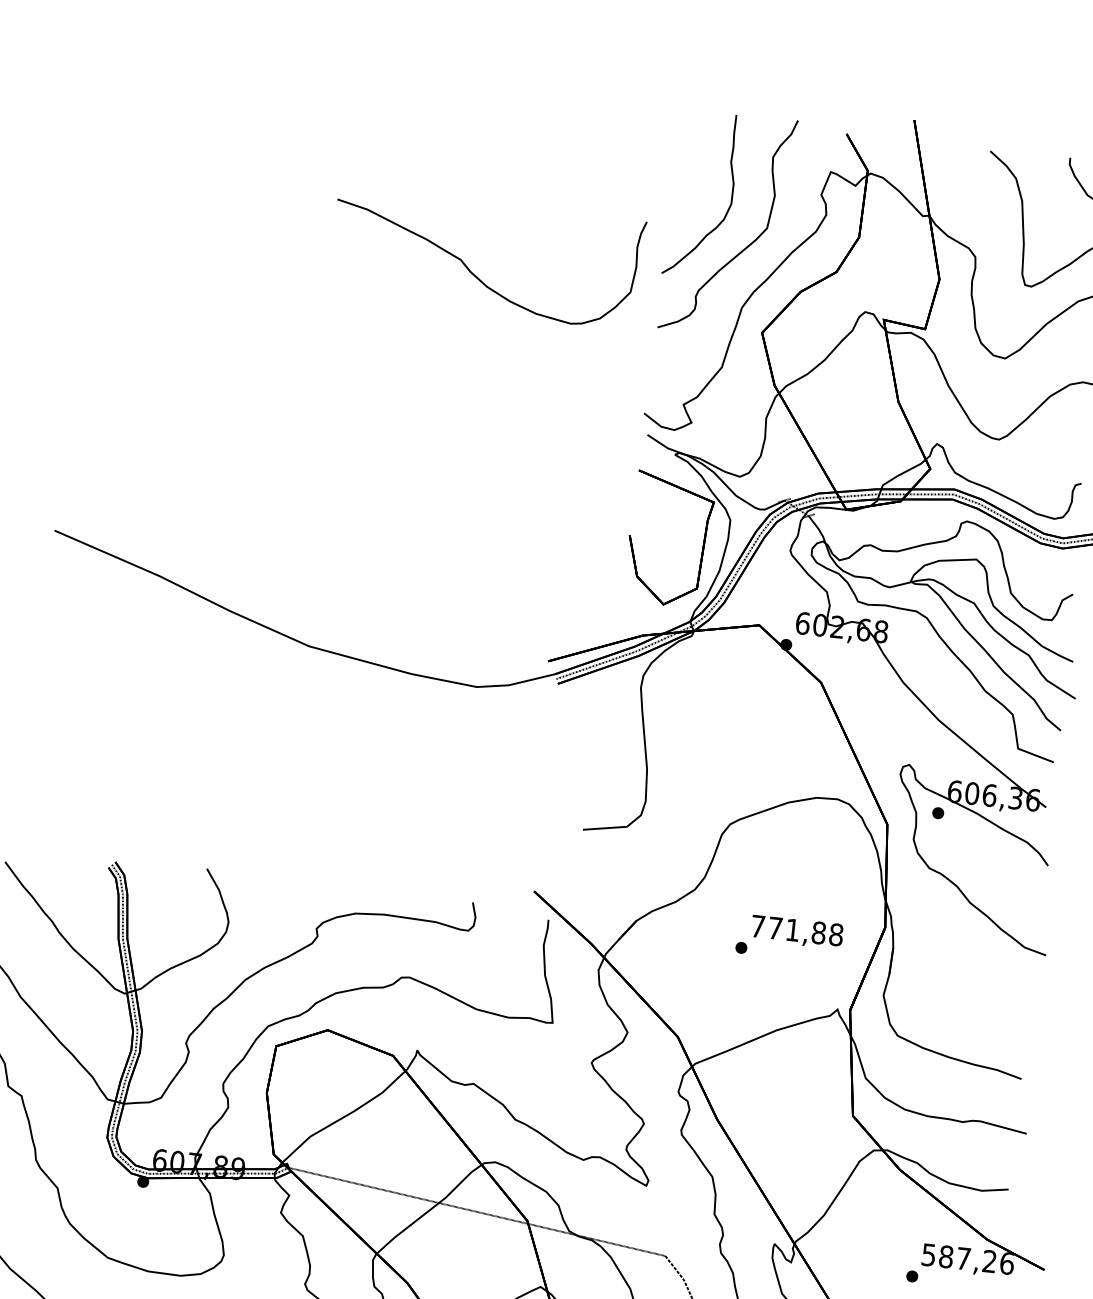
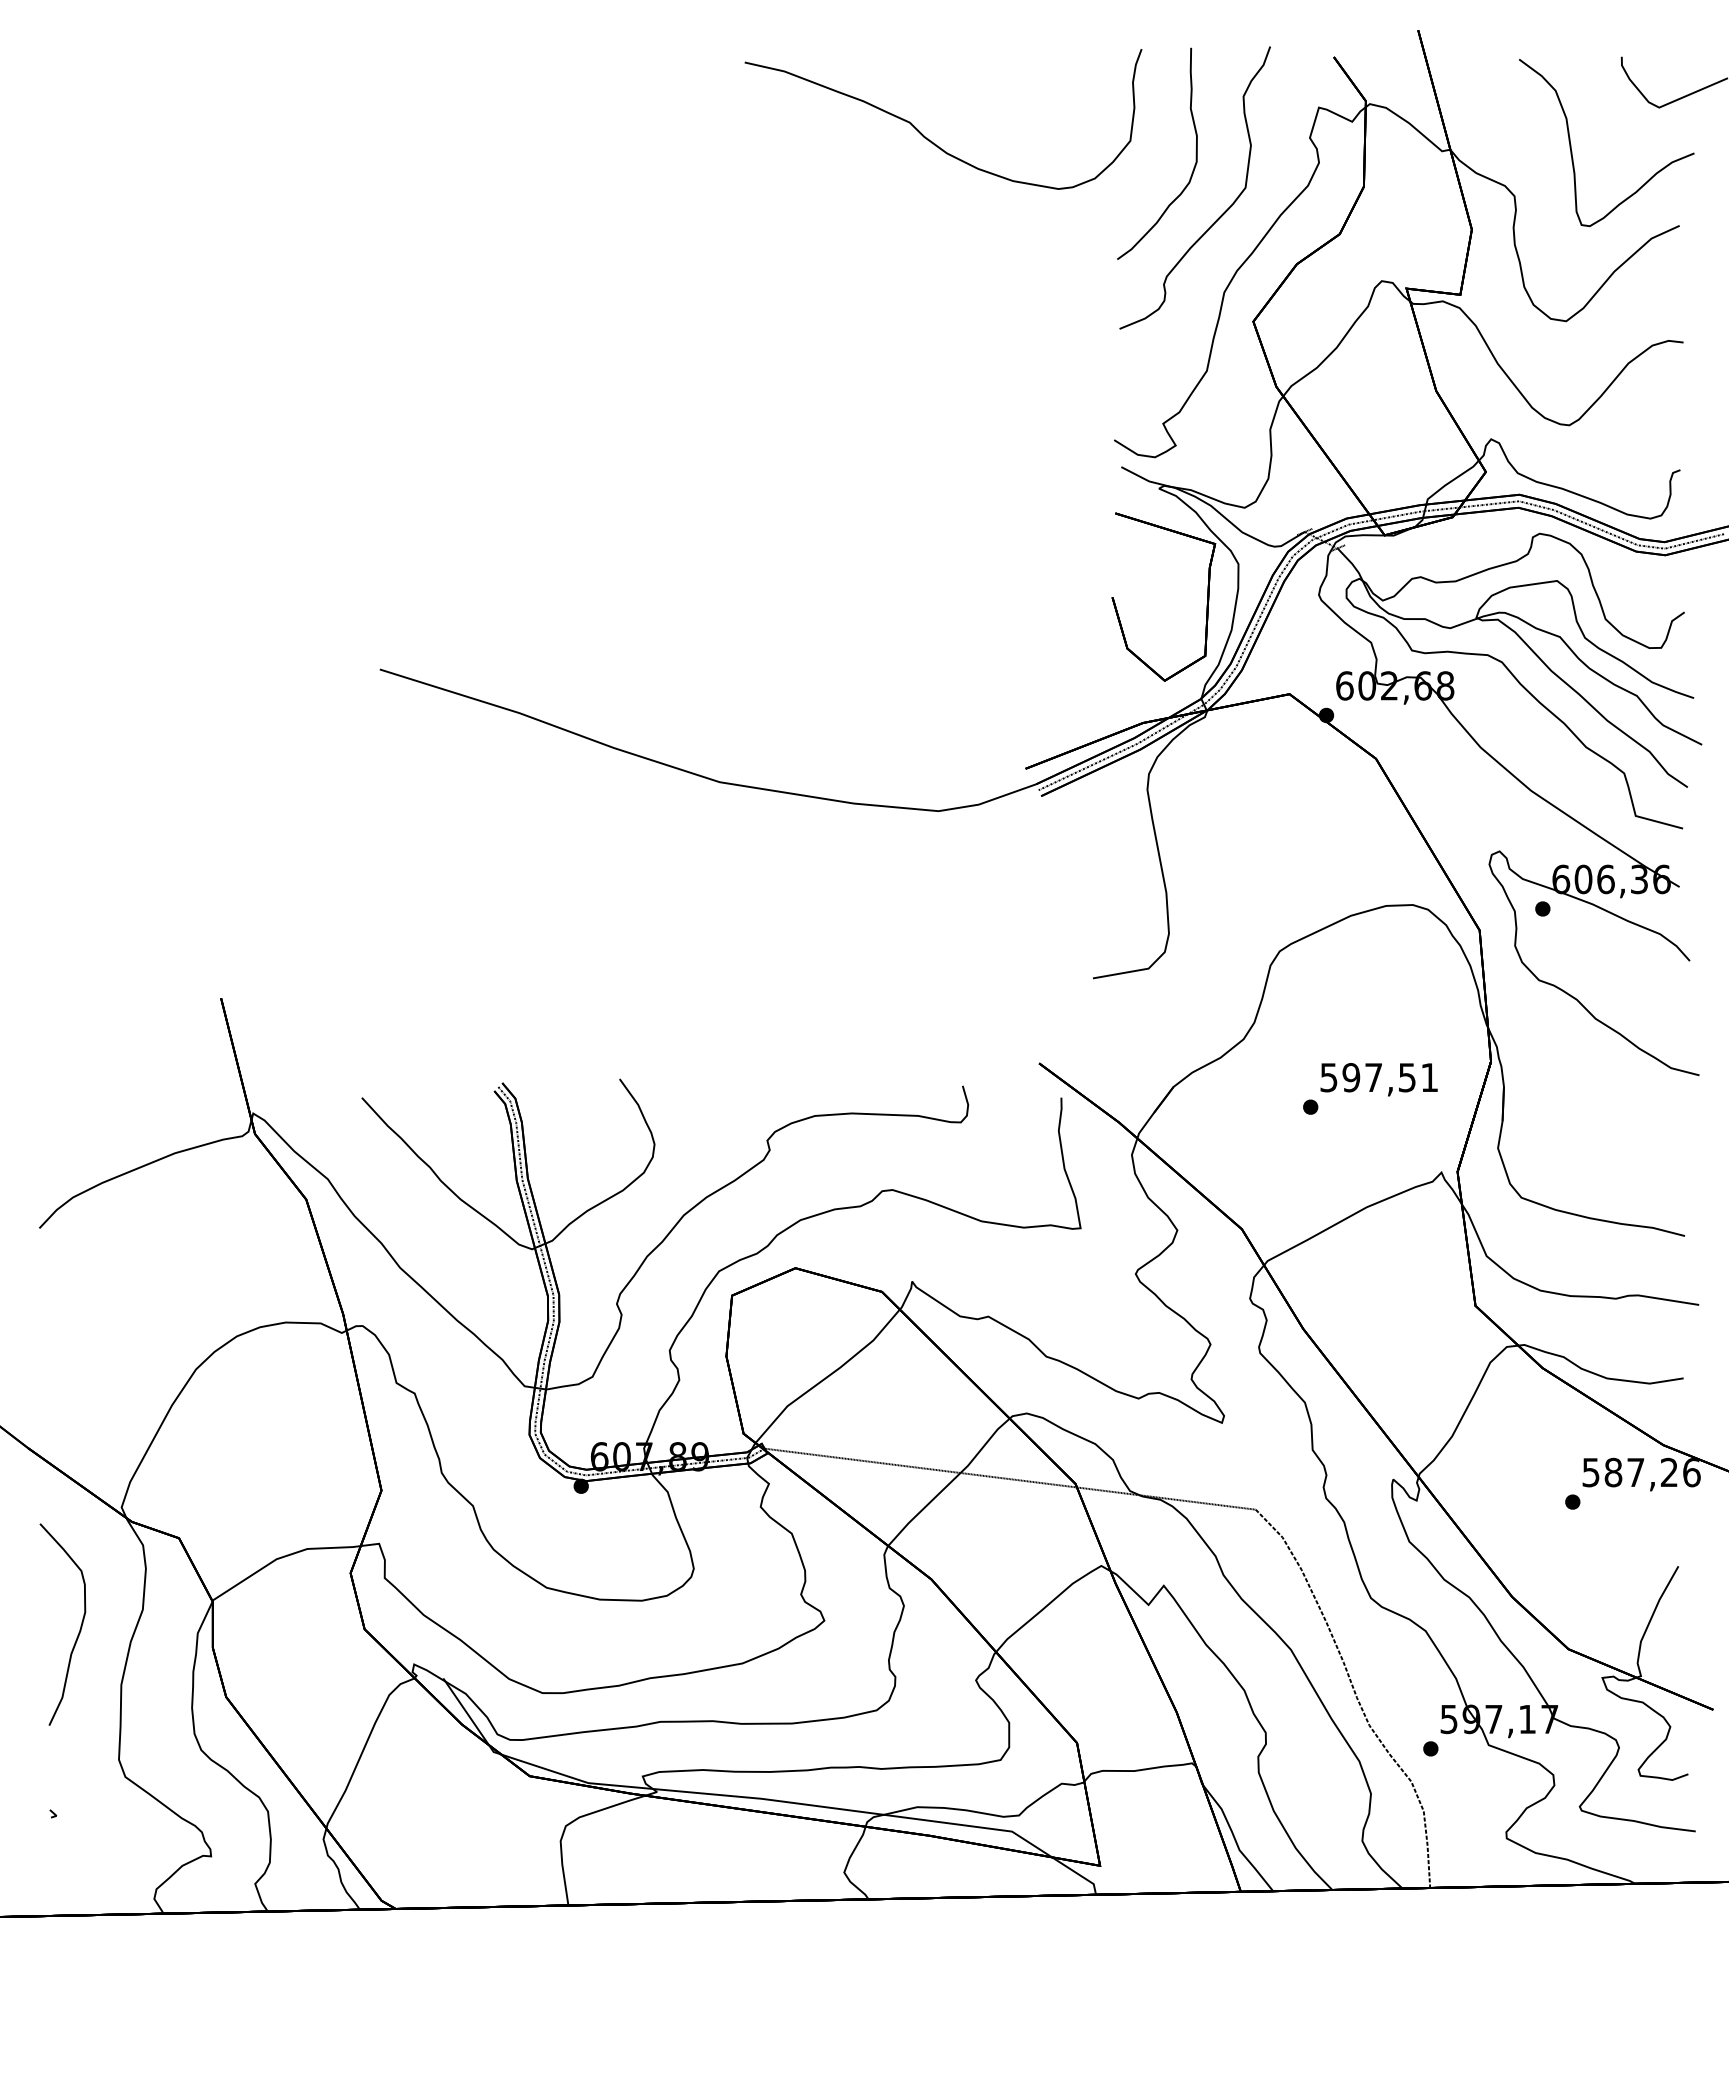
part: (476, 275) -> (931, 140), moved
text: (797, 930) -> (1379, 1077), 771,88 -> 597,51

